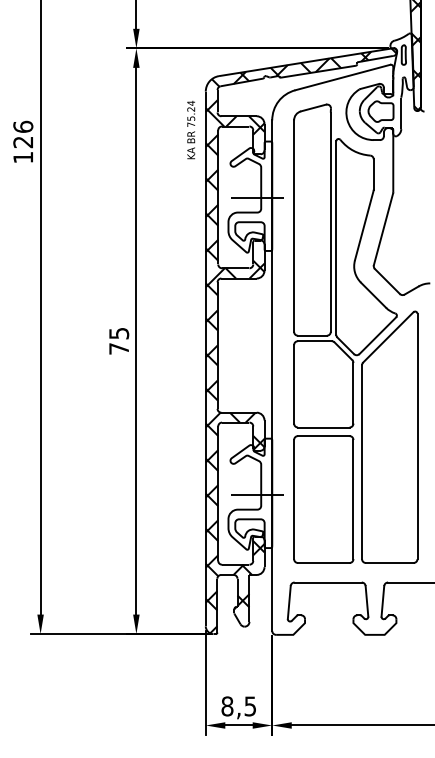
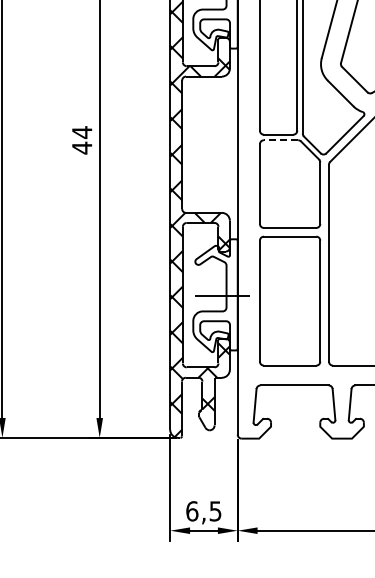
text: (119, 341) -> (82, 140), 75 -> 44
line: (314, 341) -> (280, 140), solid -> dashed
text: (227, 706) -> (192, 511), 8,5 -> 6,5

